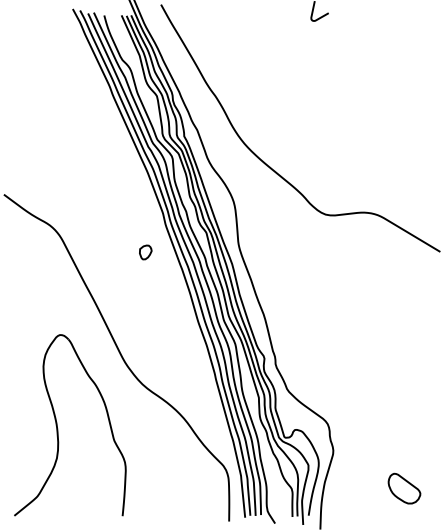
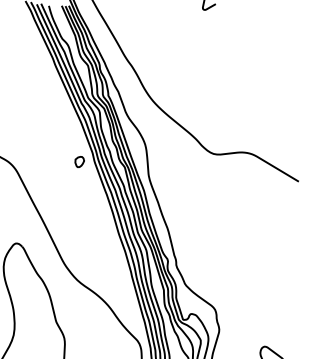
part: (145, 252) -> (79, 162), moved

